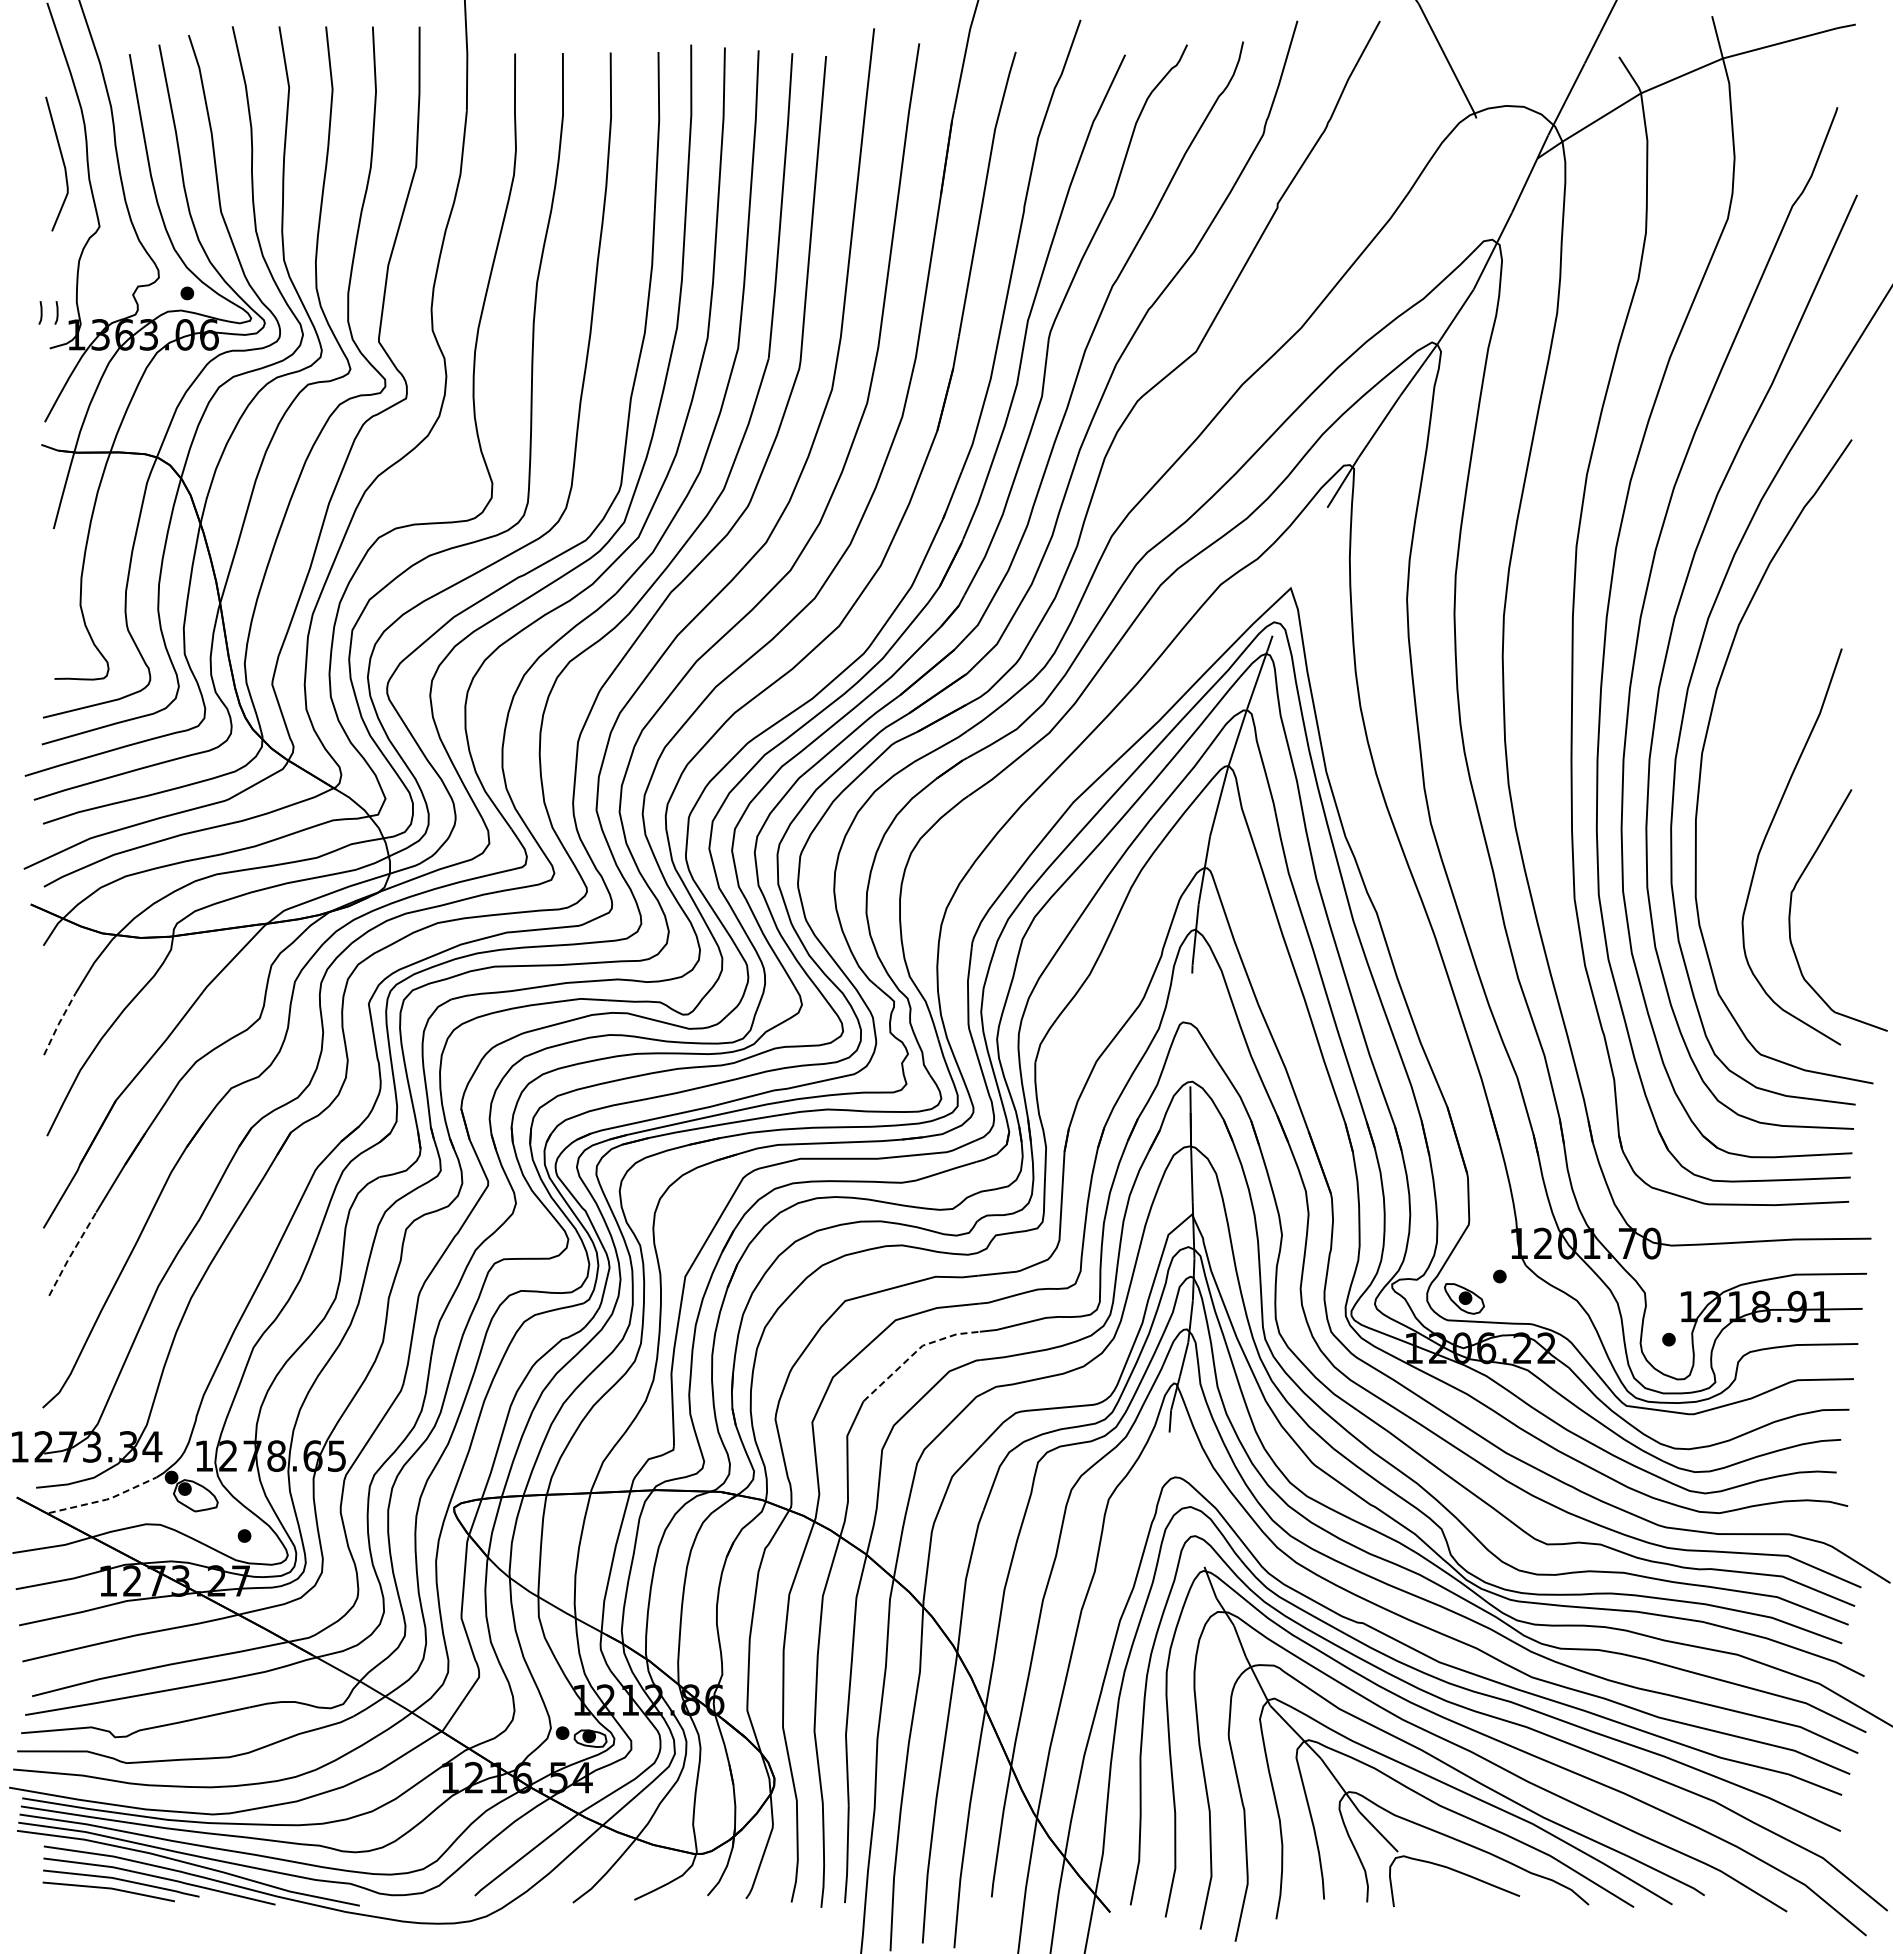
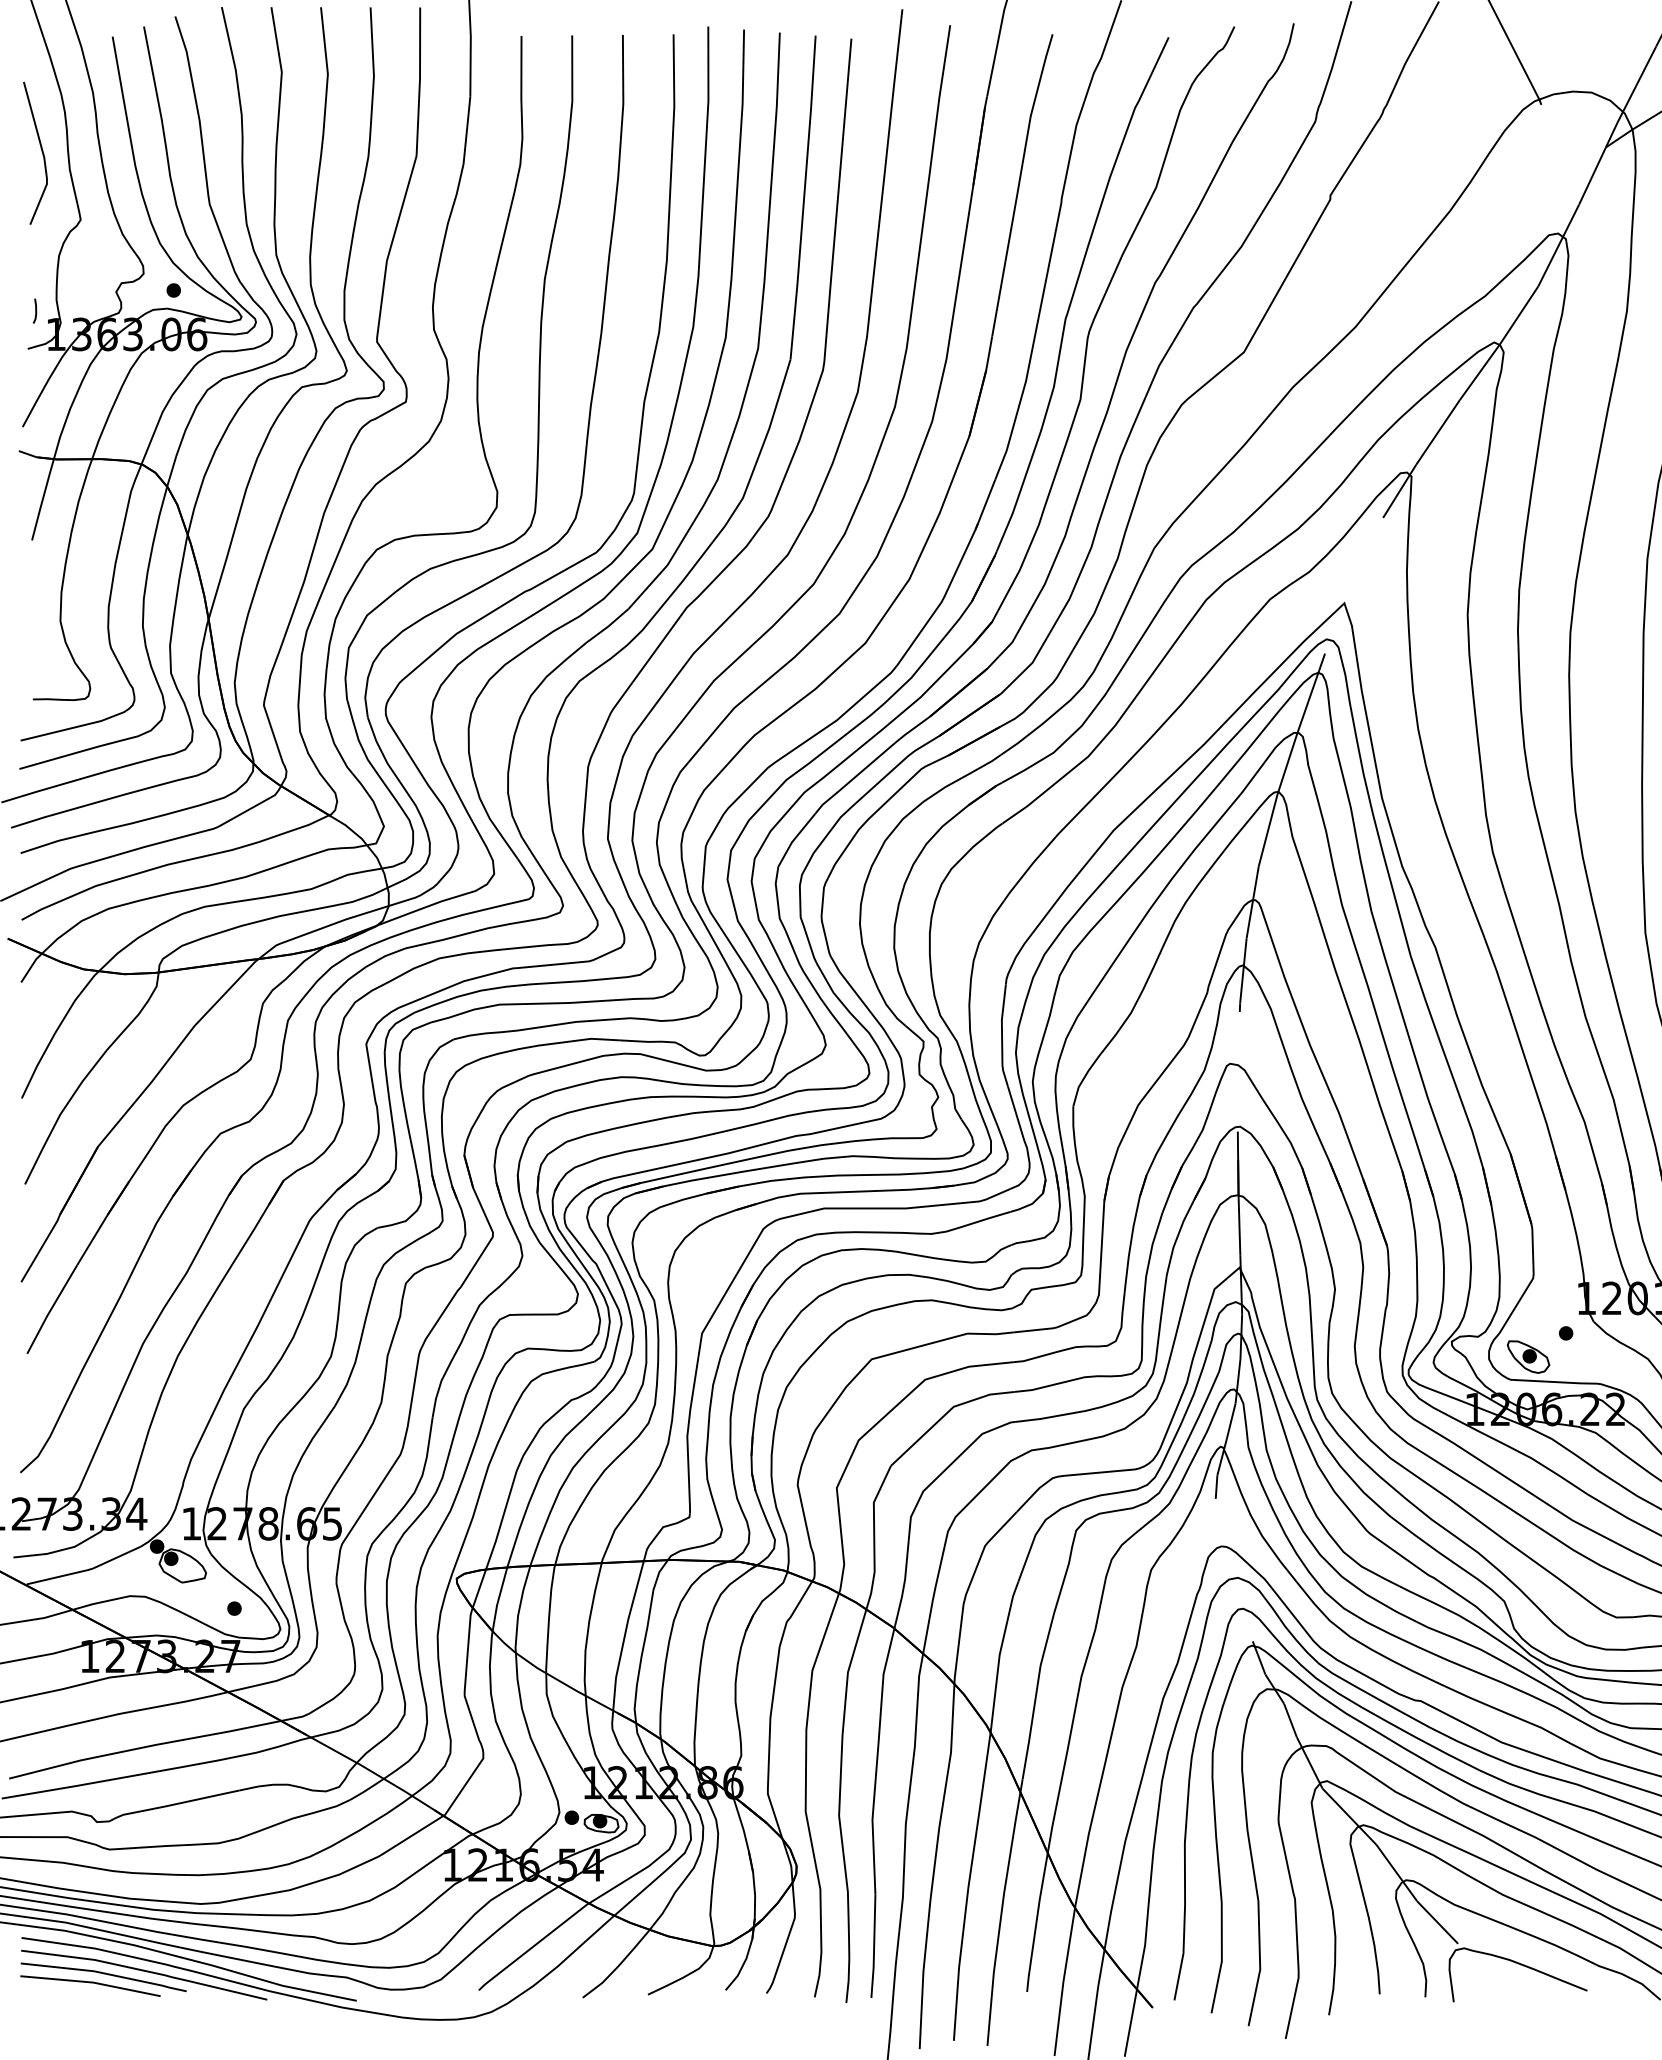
line: (40, 312) -> (18, 310), removed
line: (58, 1023) -> (37, 1064), dashed -> solid
line: (71, 1254) -> (50, 1309), dashed -> solid
line: (915, 1352) -> (946, 1413), dashed -> solid
line: (105, 1499) -> (86, 1569), dashed -> solid

